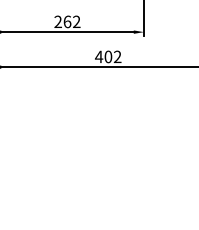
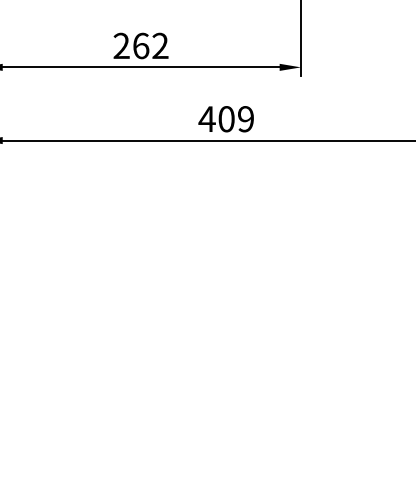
text: (117, 57) -> (245, 120), 402 -> 409

